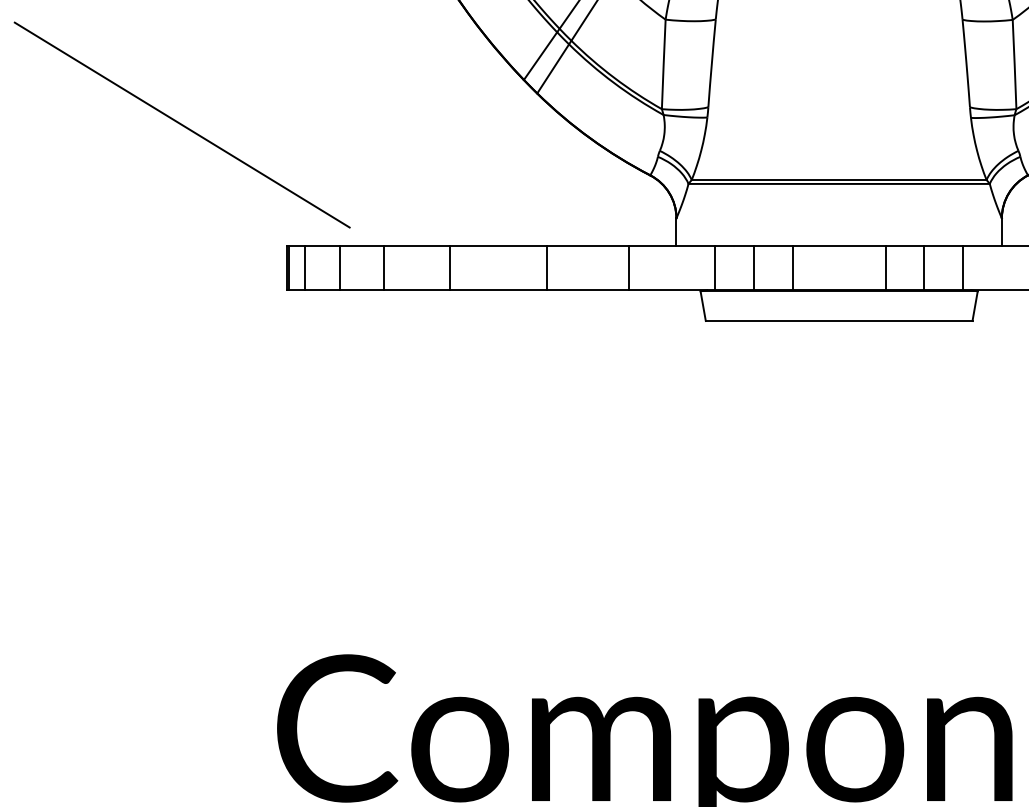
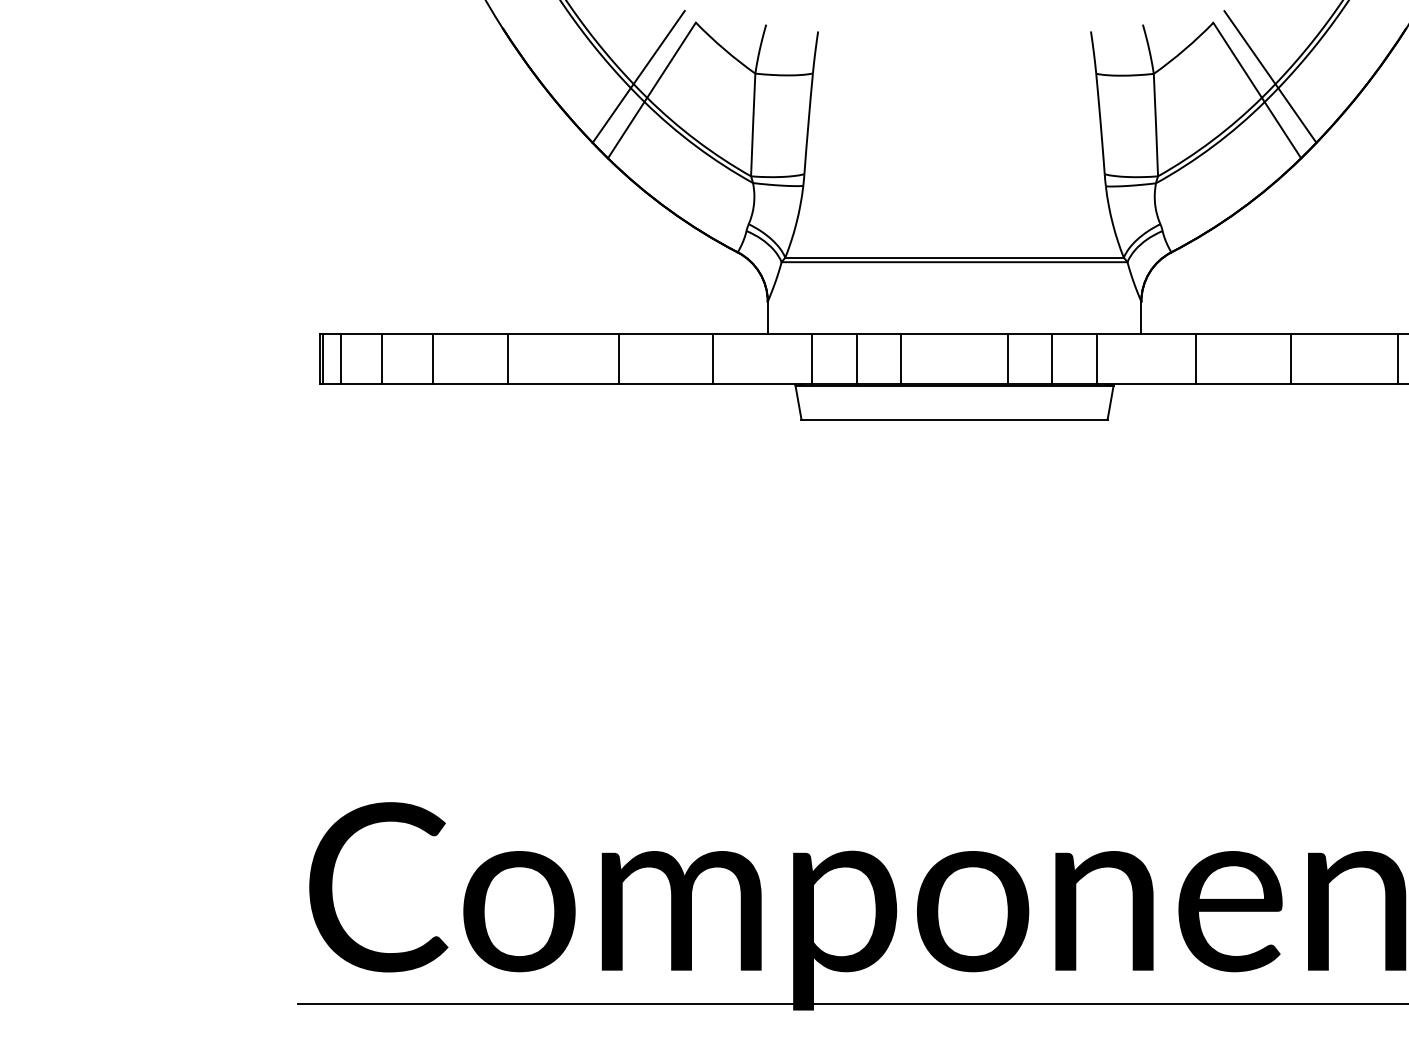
line: (182, 124) -> (200, 194), removed

